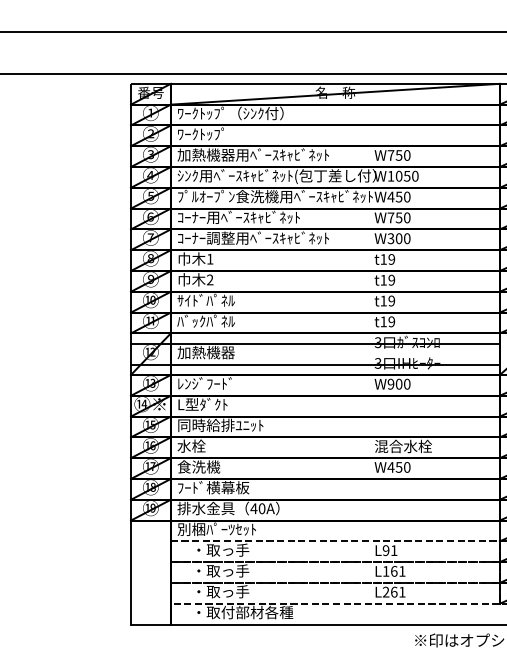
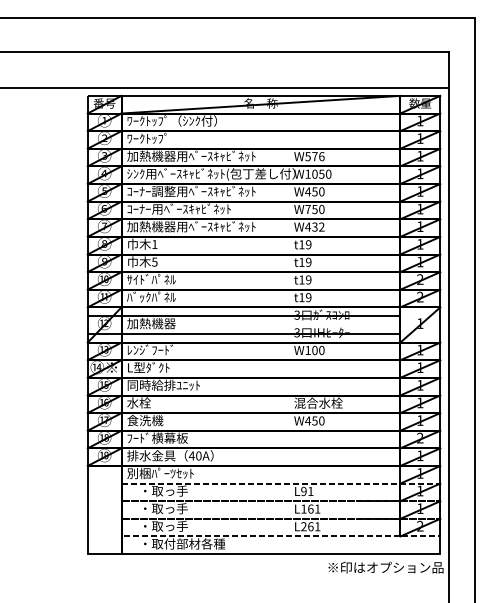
text: (398, 155) -> (314, 156), W750 -> W576
text: (274, 196) -> (209, 191), ﾌﾟﾙｵｰﾌﾟﾝ食洗機用ﾍﾞｰｽｷｬﾋﾞﾈｯﾄ -> ｺｰﾅｰ調整用ﾍﾞｰｽｷｬﾋﾞﾈｯﾄ
text: (206, 237) -> (151, 226), ｺｰﾅｰ調整用ﾍﾞｰｽｷｬﾋﾞﾈｯﾄ -> 加熱機器用ﾍﾞｰｽｷｬﾋﾞﾈｯﾄ
text: (398, 237) -> (314, 226), W300 -> W432
text: (209, 279) -> (154, 261), 2 -> 5
text: (390, 384) -> (307, 350), W900 -> W100

